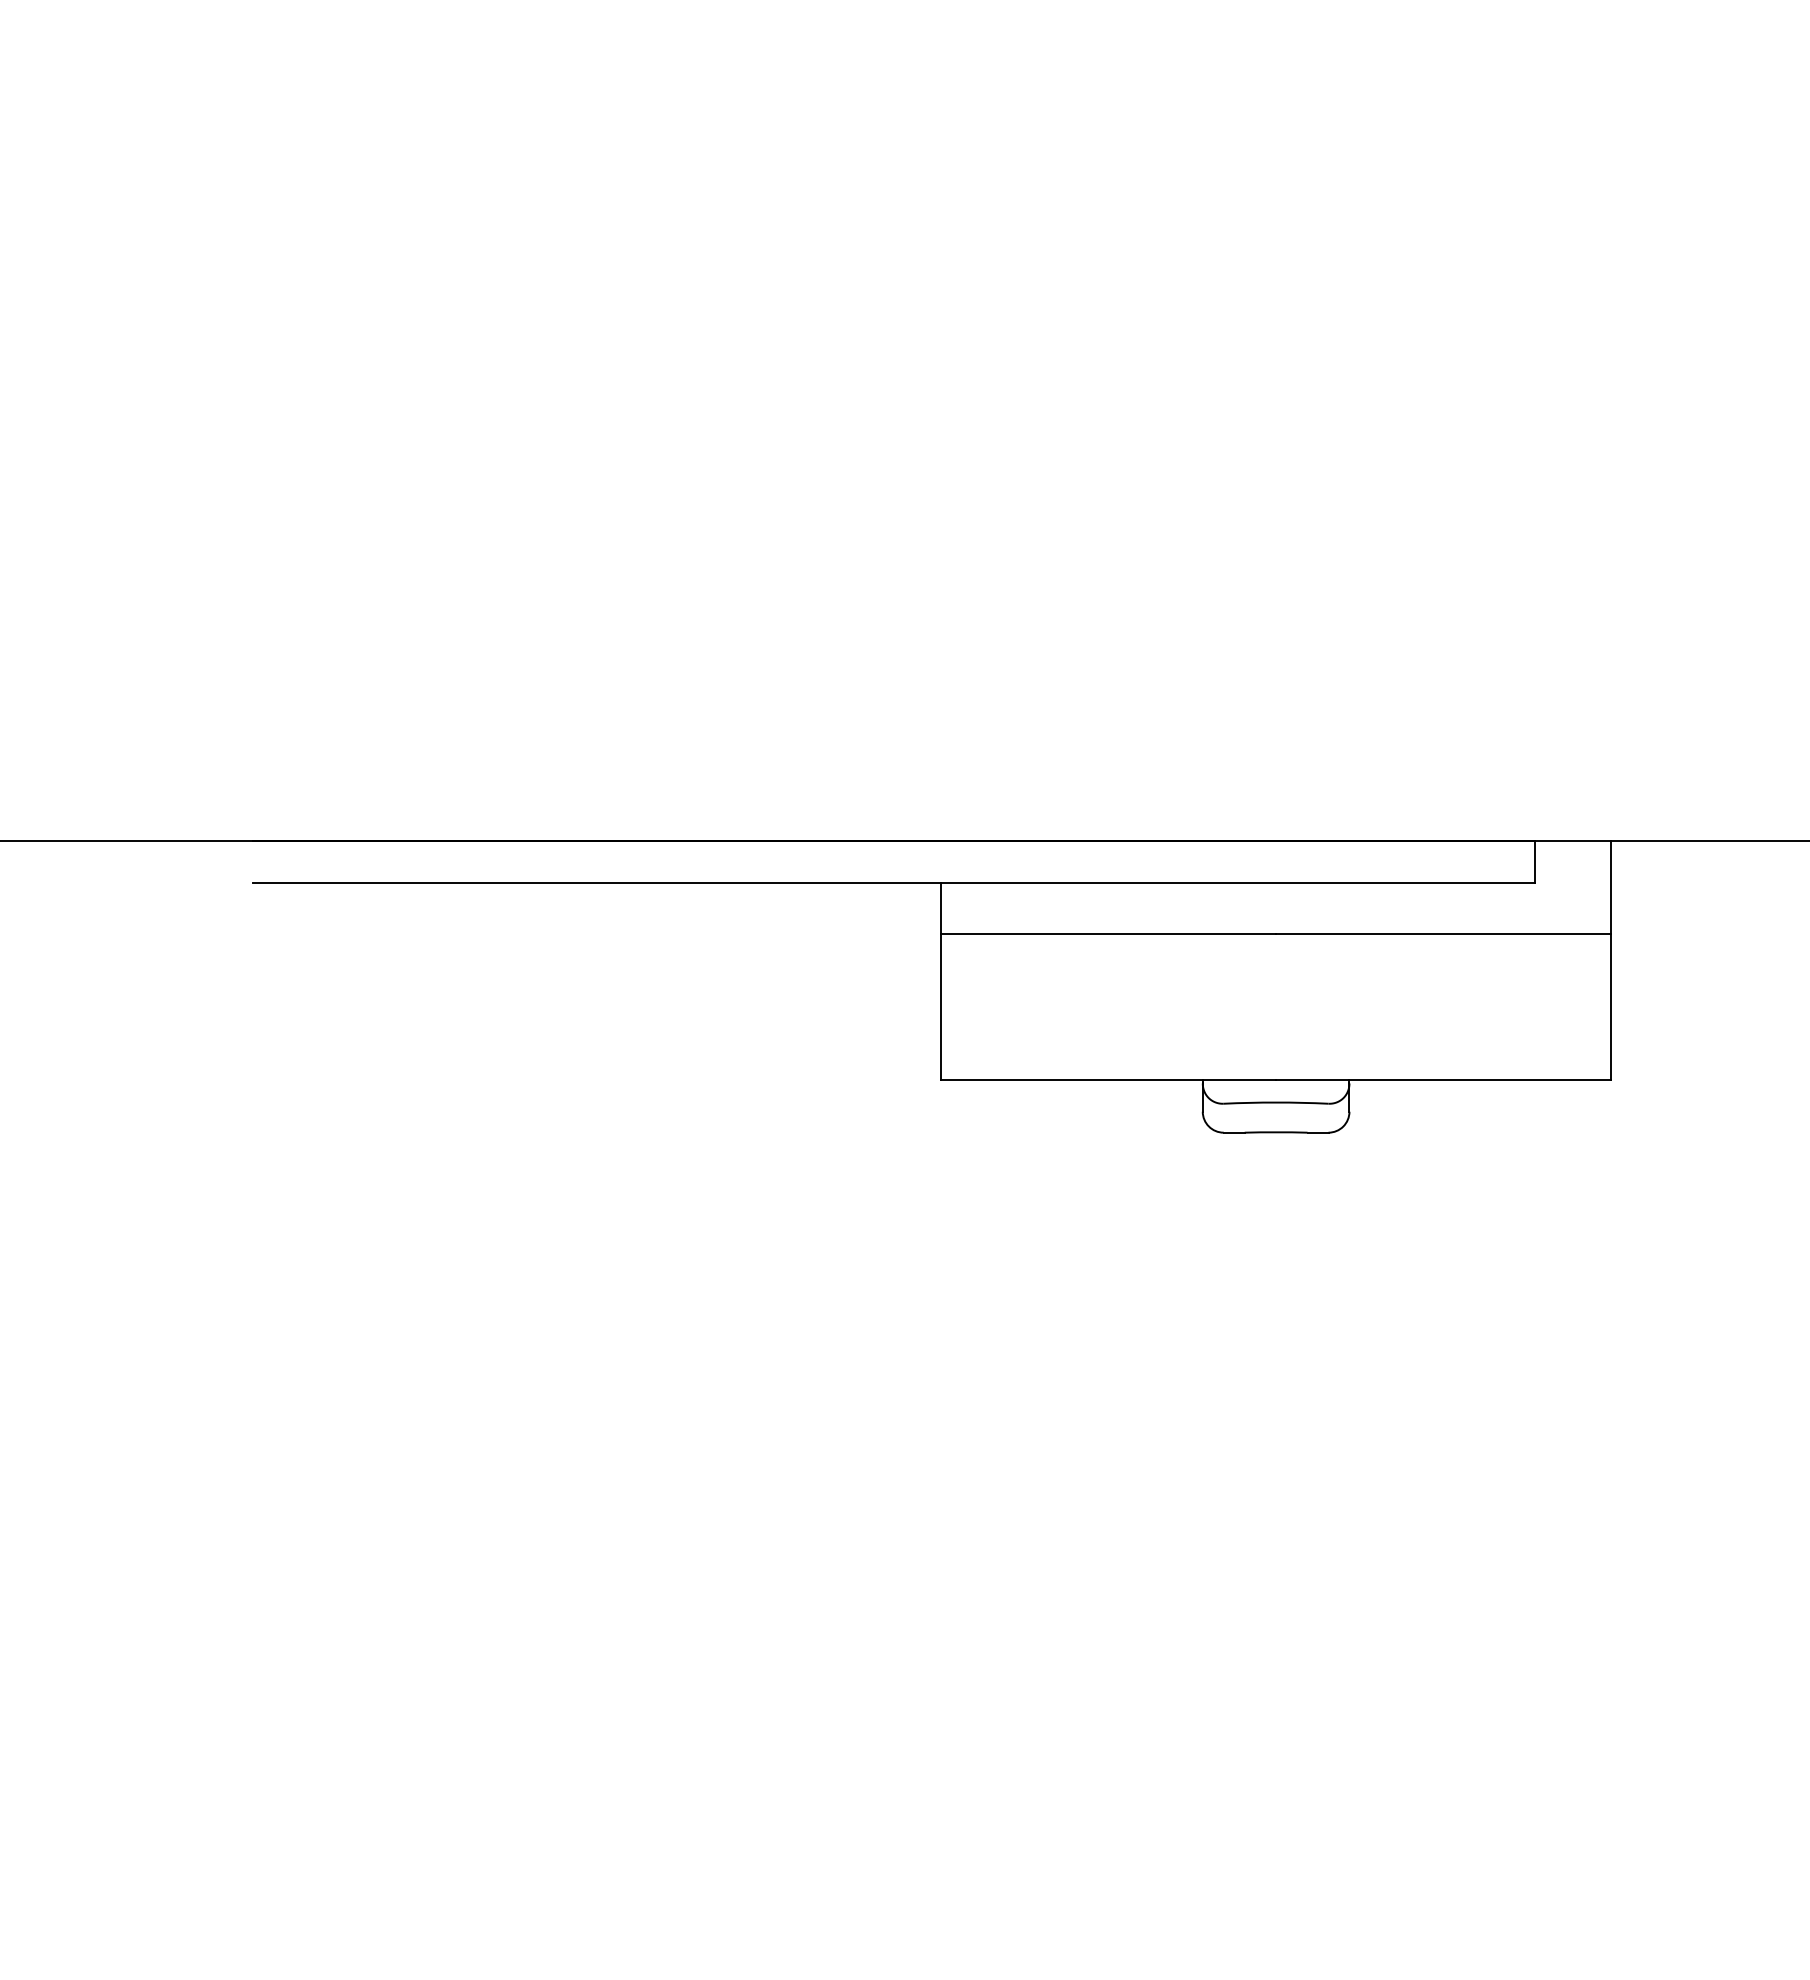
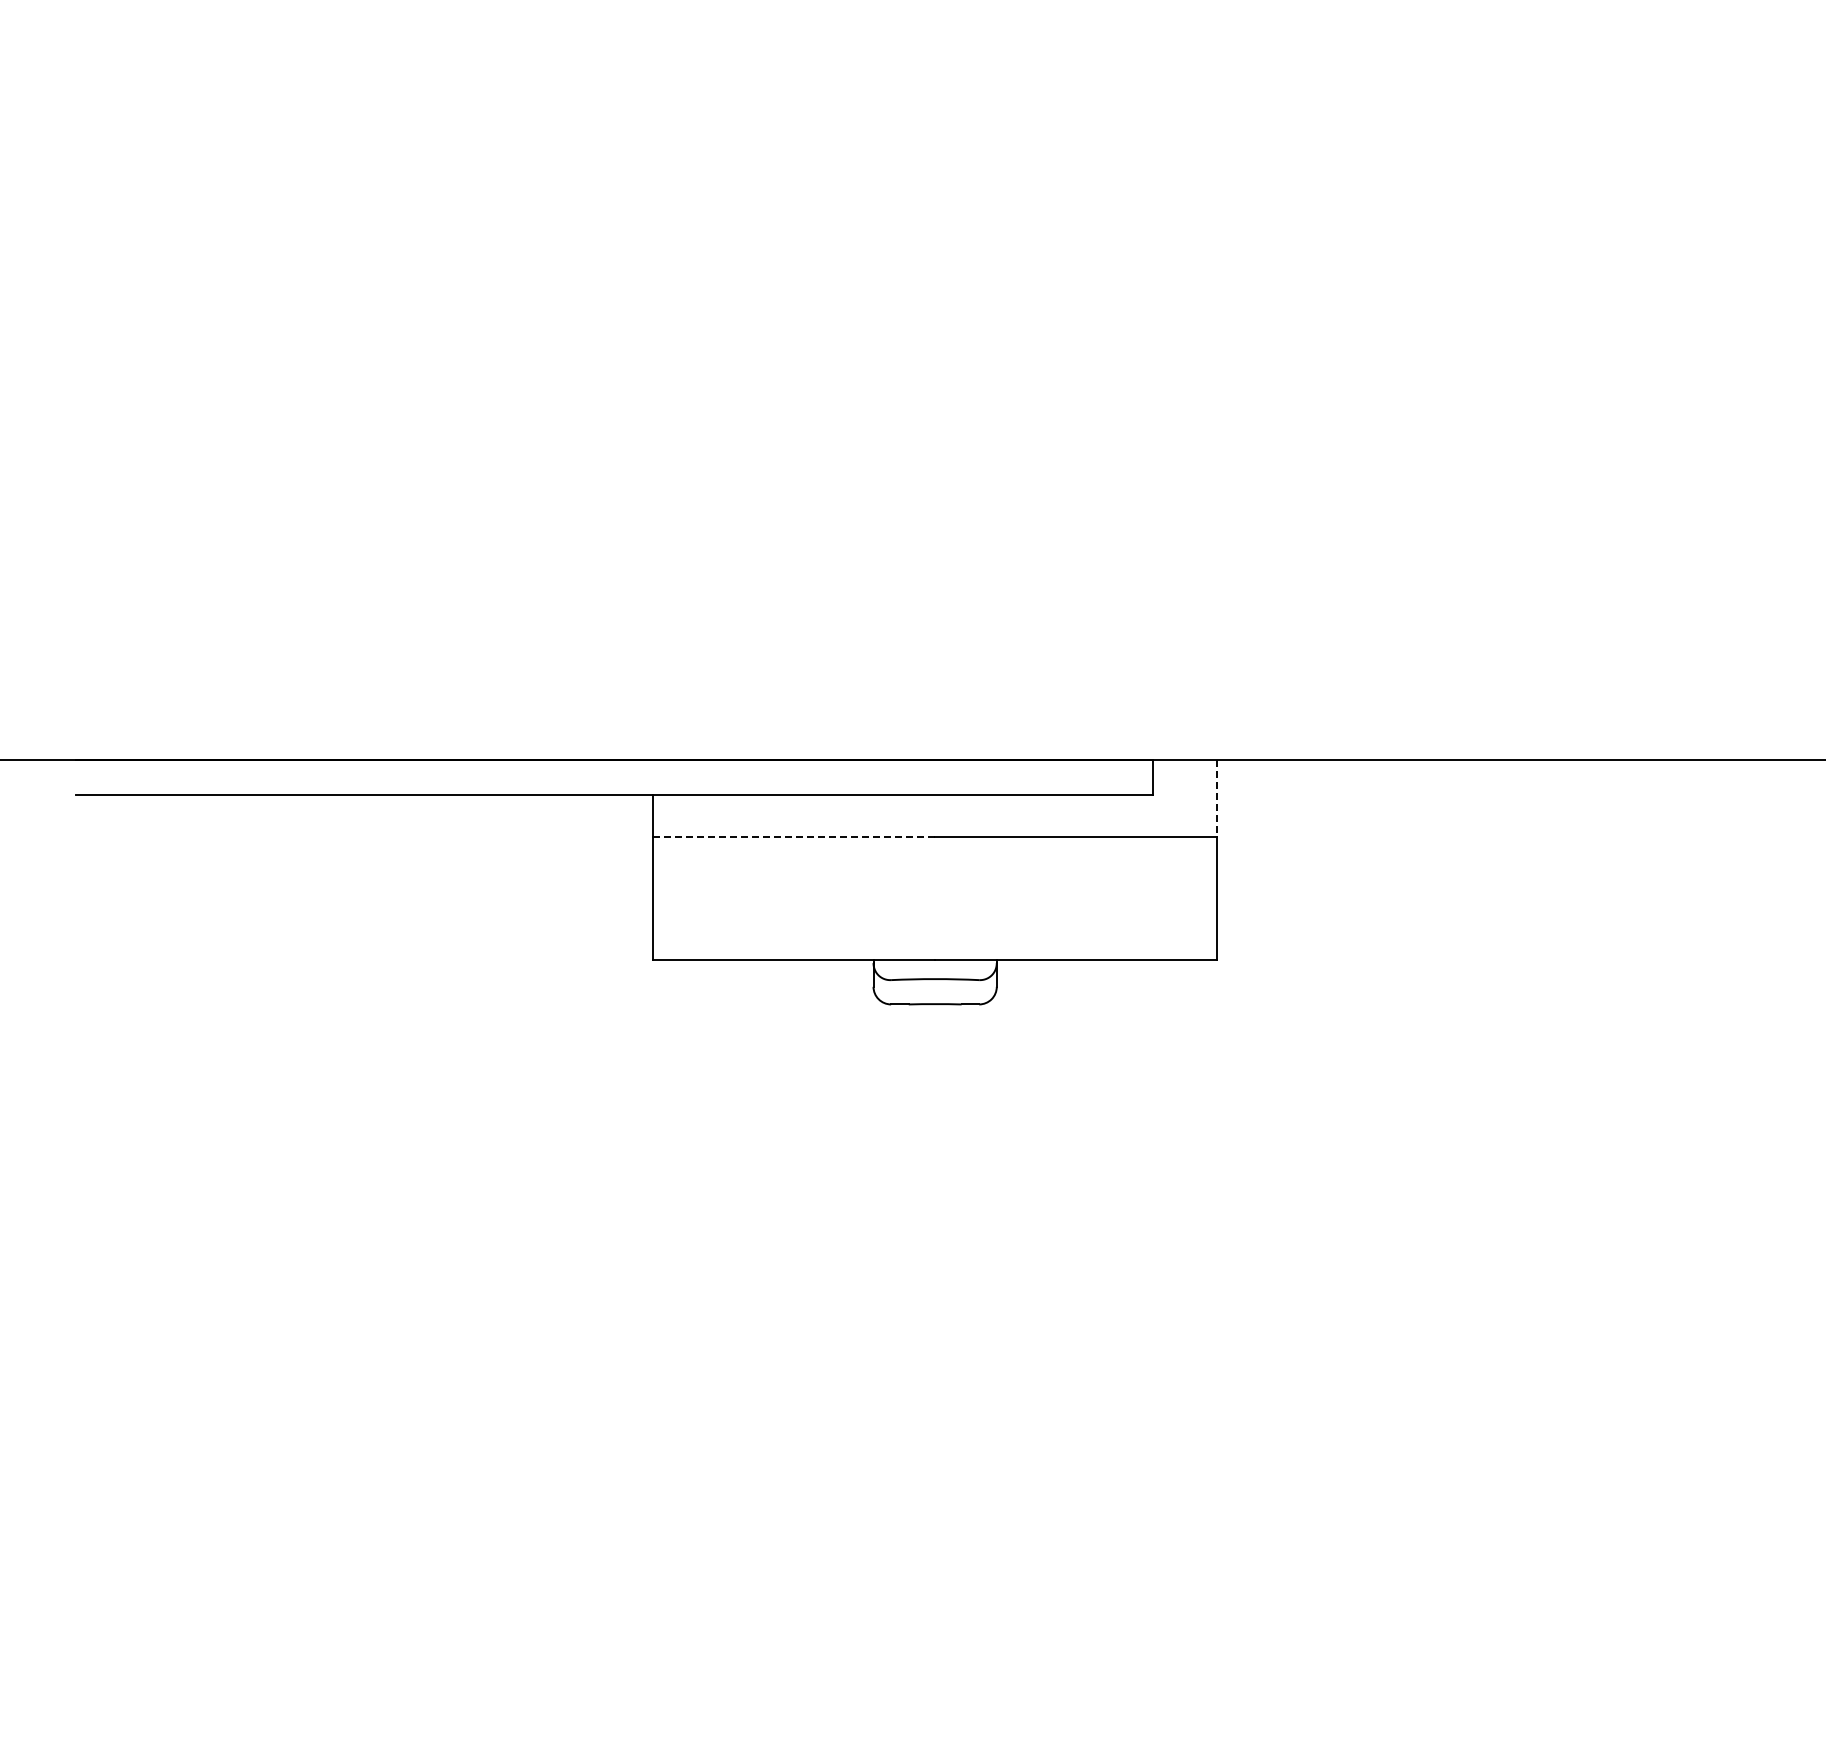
line: (1610, 887) -> (1216, 798), solid -> dashed
line: (1108, 934) -> (794, 837), solid -> dashed

